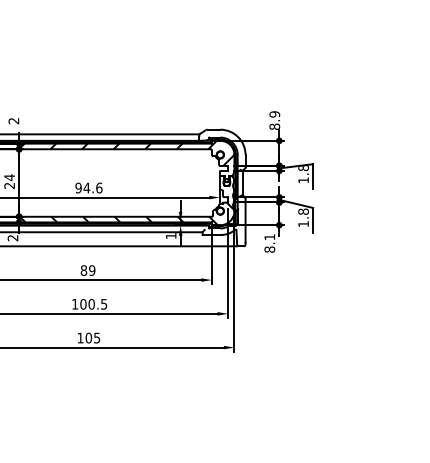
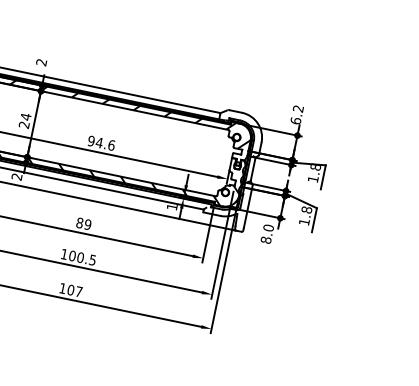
text: (274, 120) -> (296, 114), 8.9 -> 6.2
text: (269, 237) -> (268, 228), 8.1 -> 8.0
text: (97, 338) -> (79, 292), 105 -> 107

